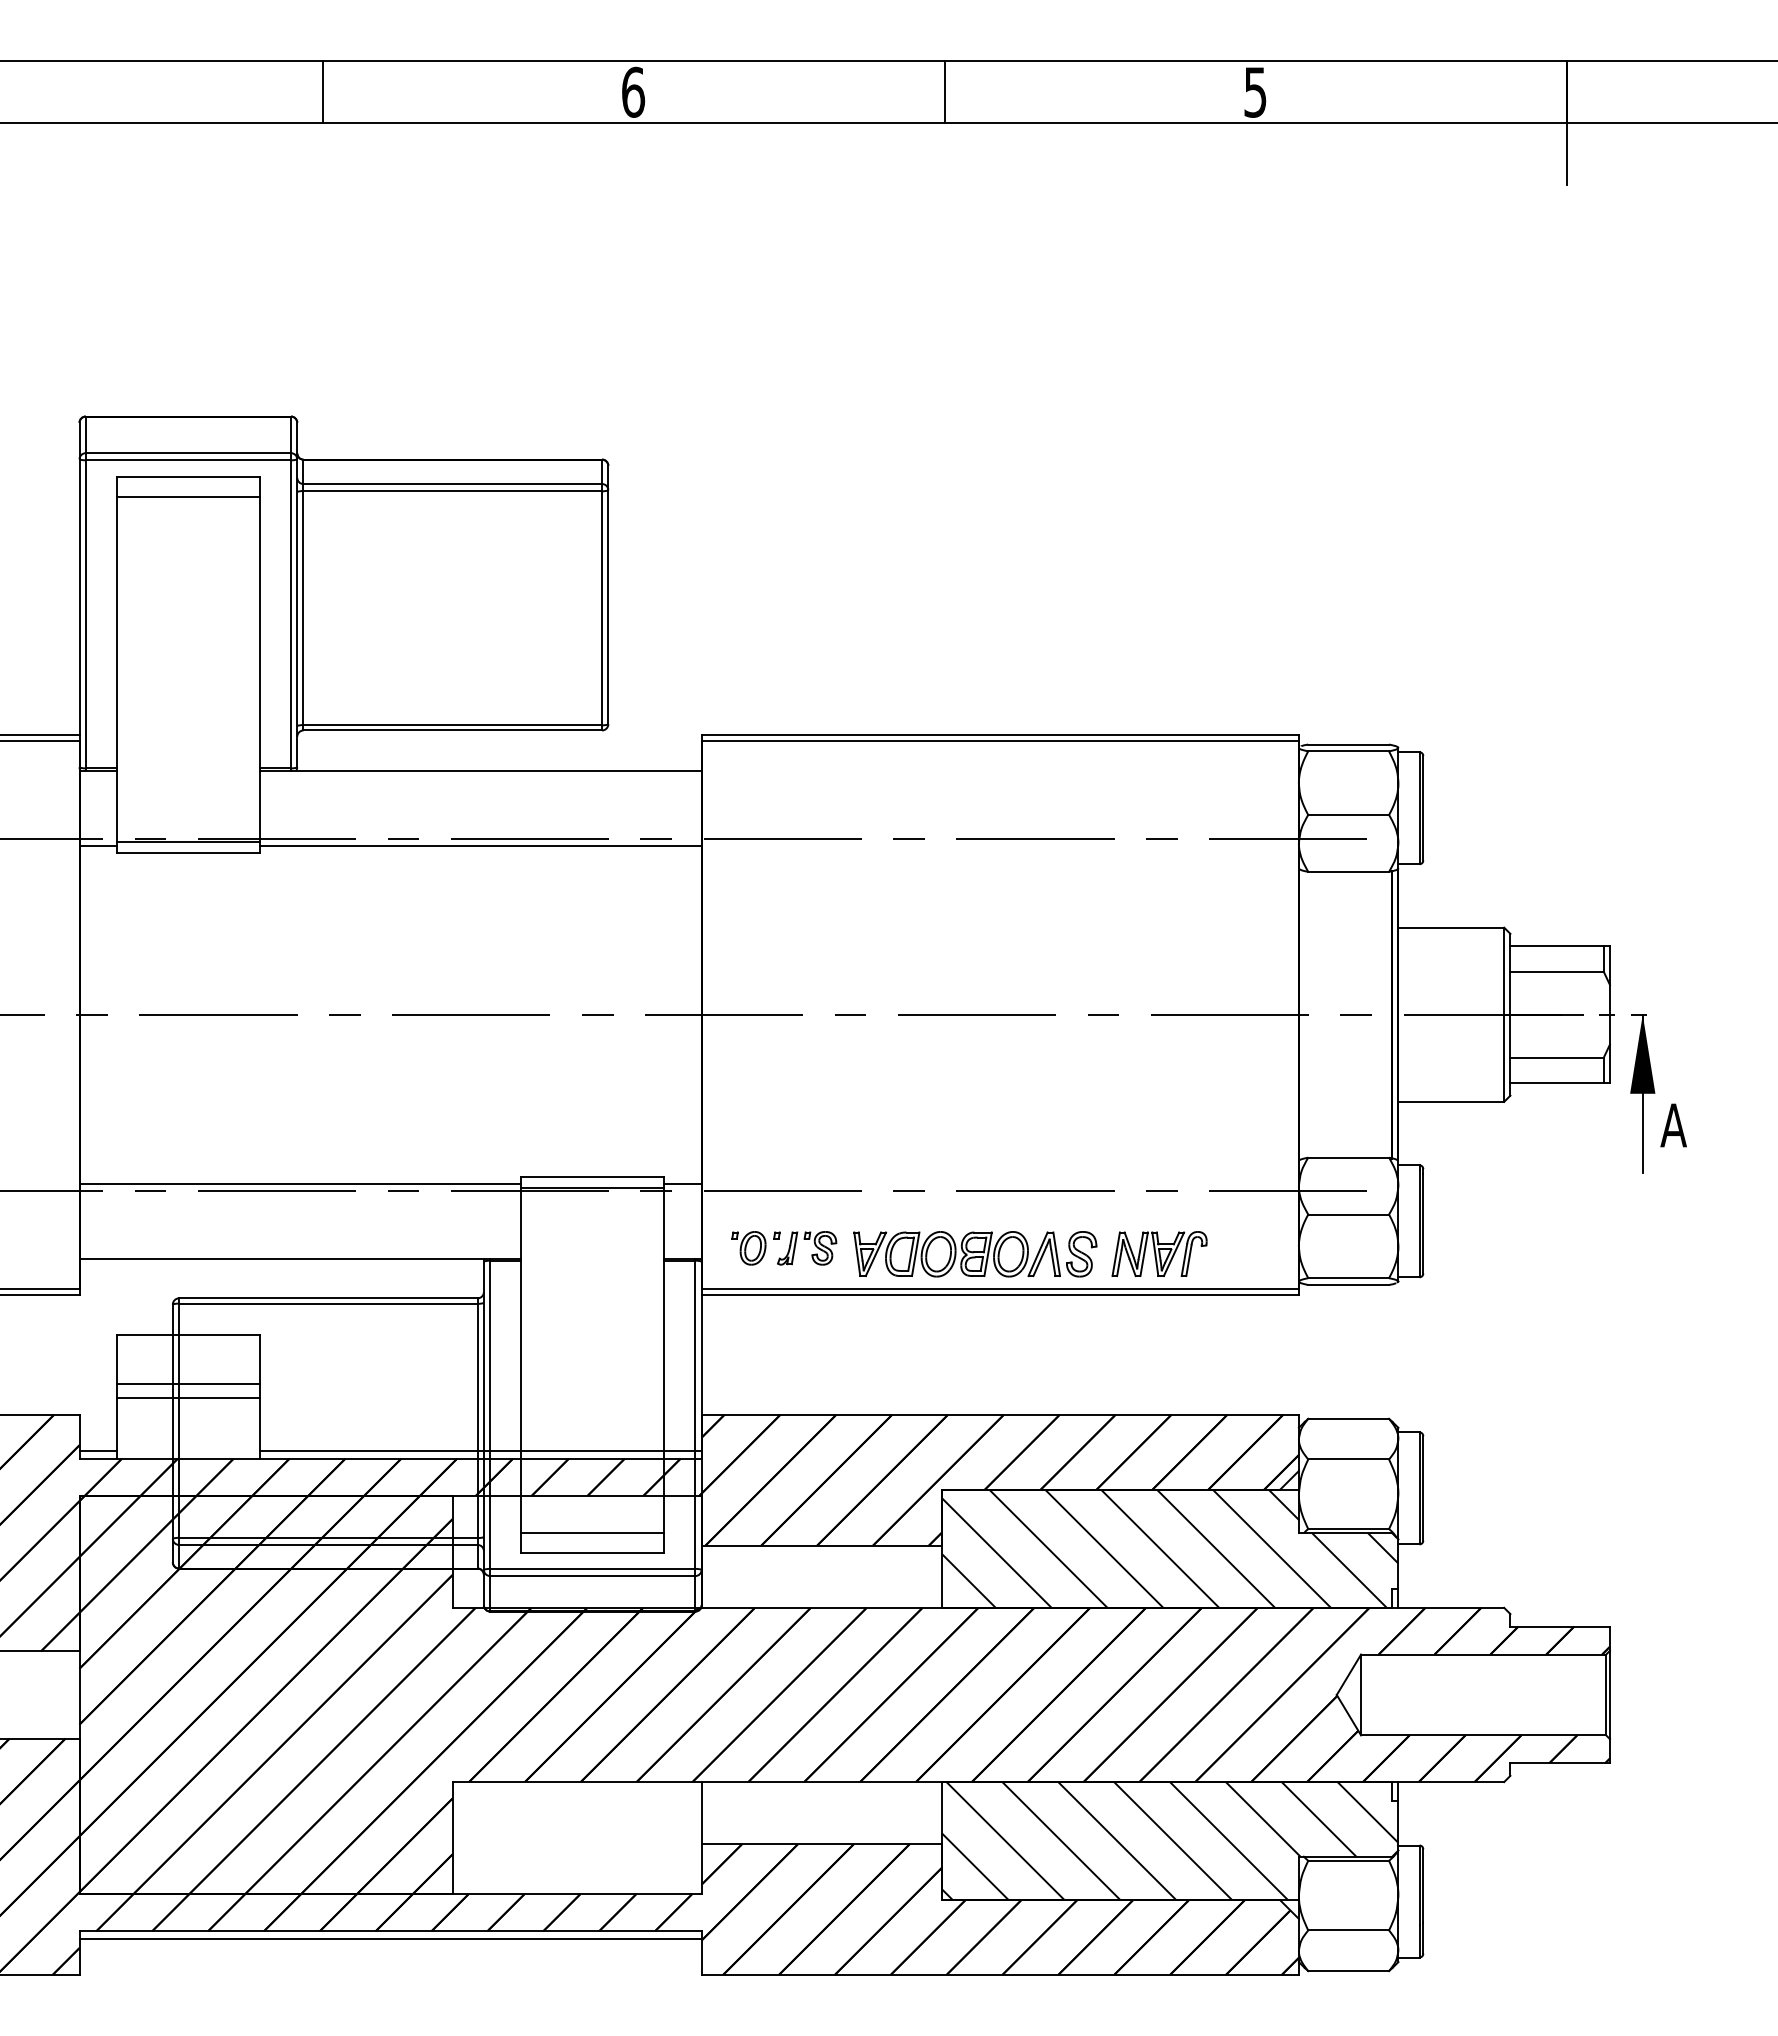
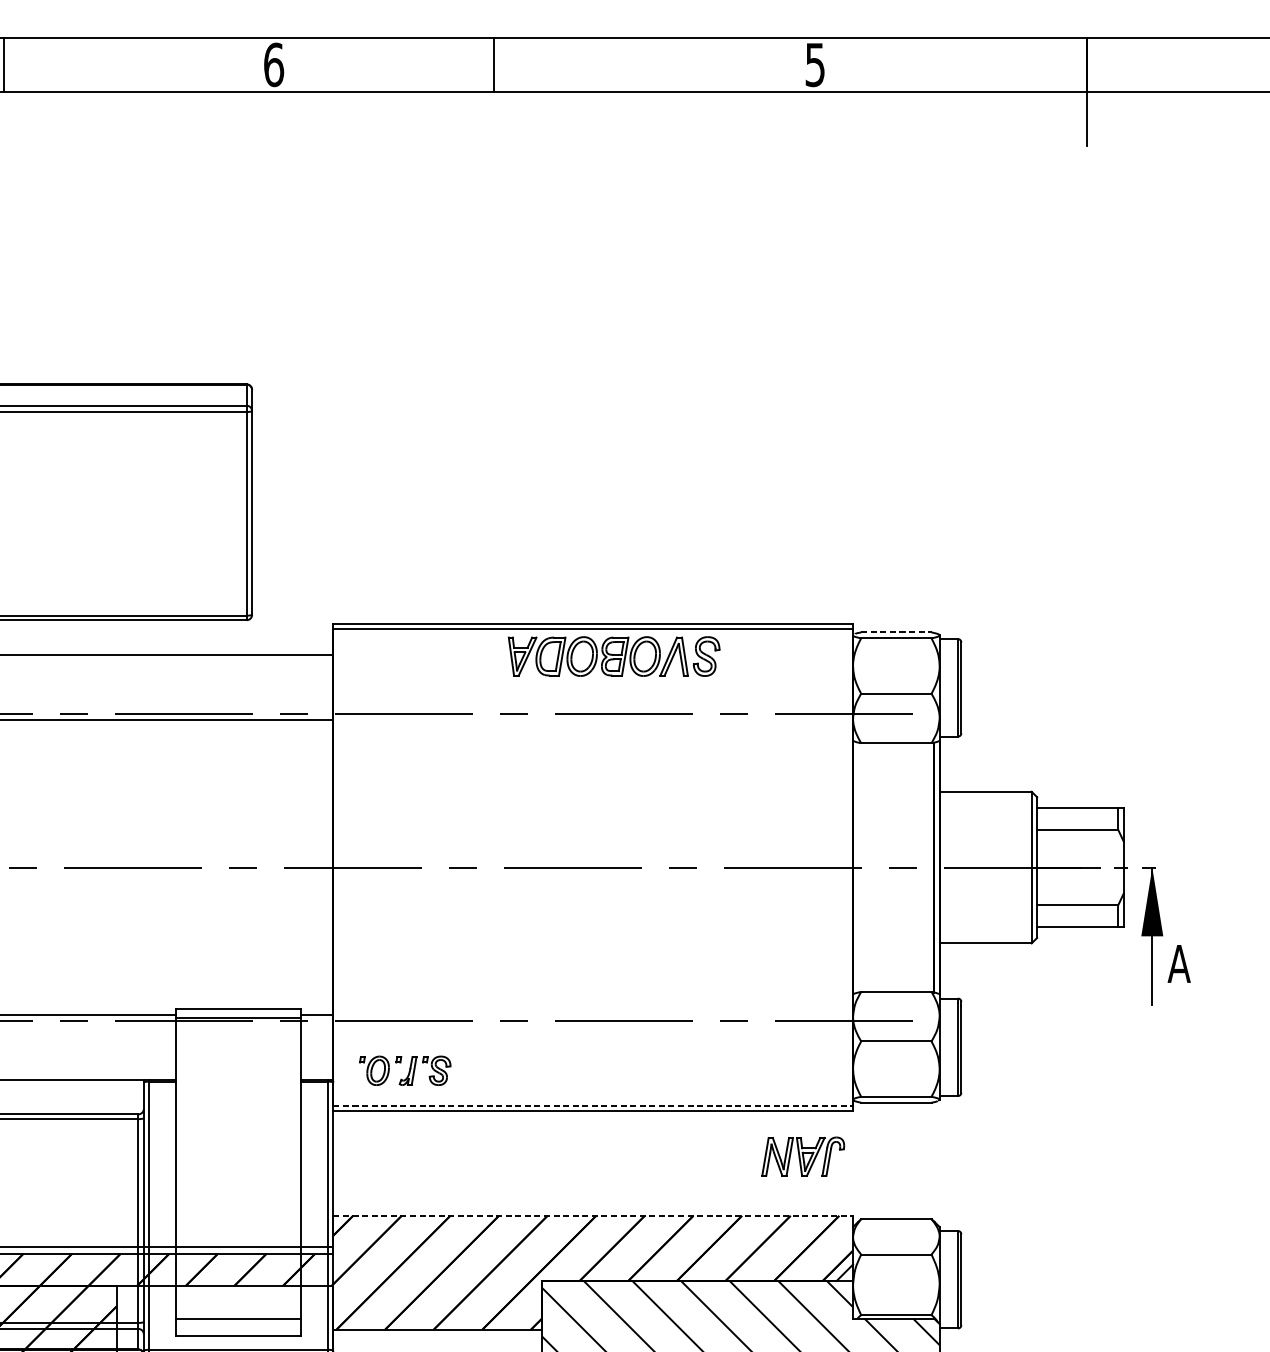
line: (945, 92) -> (494, 65), moved
line: (1349, 744) -> (897, 632), solid -> dashed
part: (975, 1254) -> (614, 656), moved
part: (1159, 1254) -> (803, 1157), moved
line: (1000, 1288) -> (593, 1105), solid -> dashed
line: (1000, 1415) -> (593, 1216), solid -> dashed

